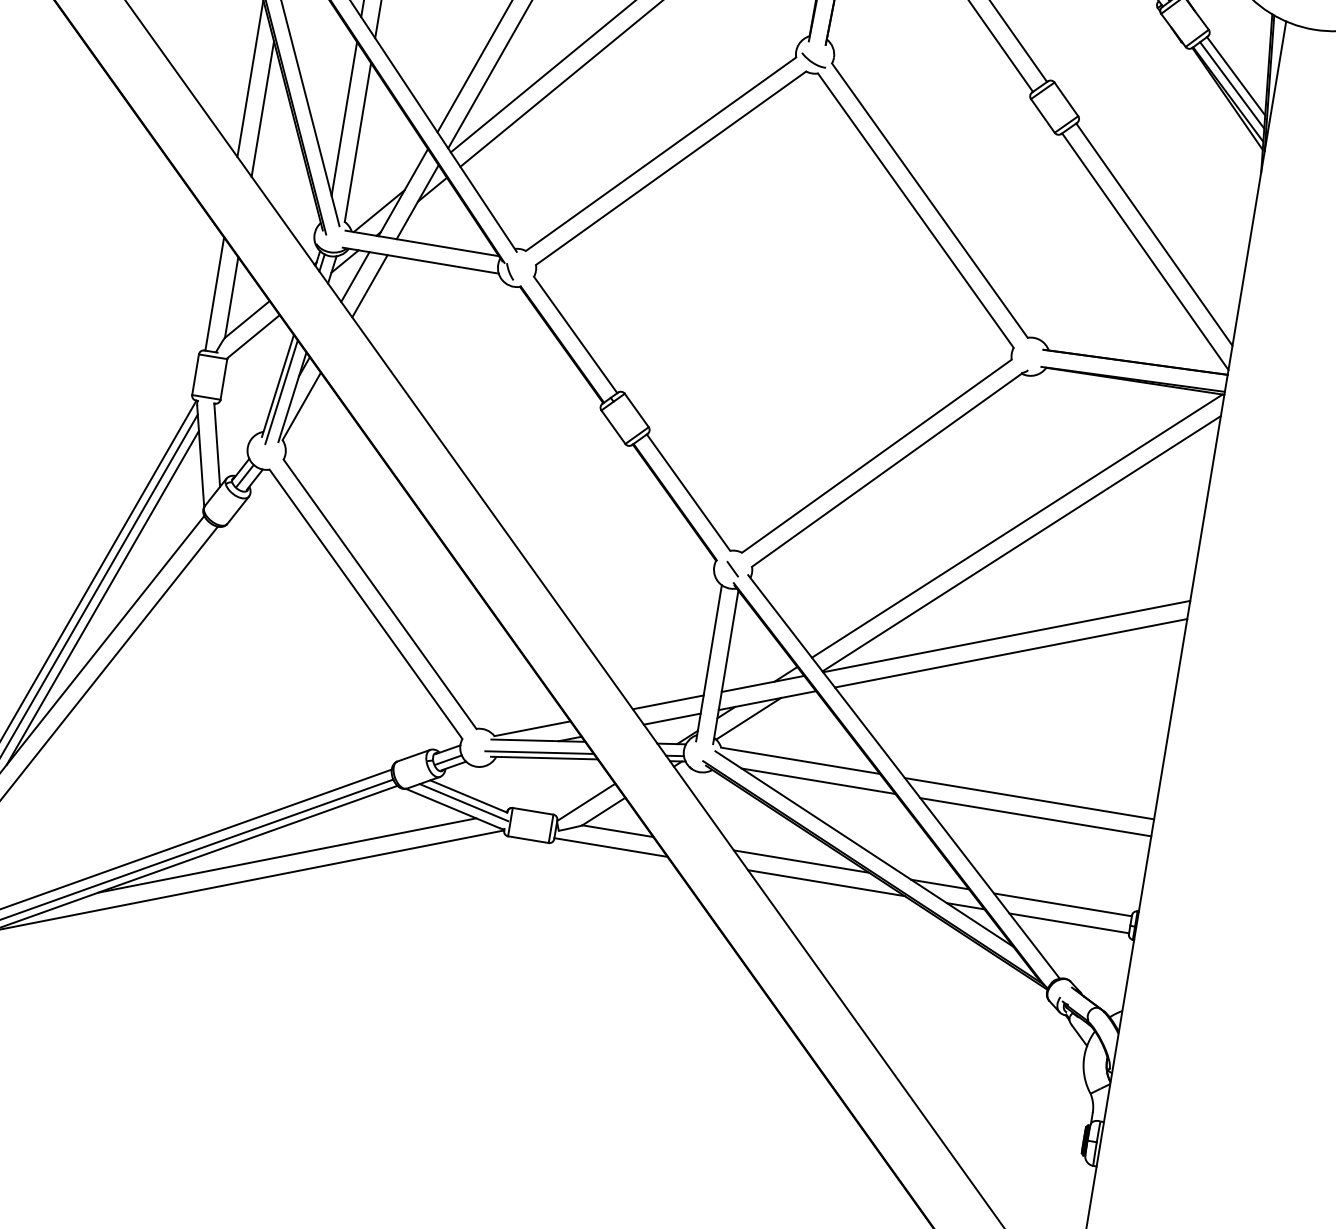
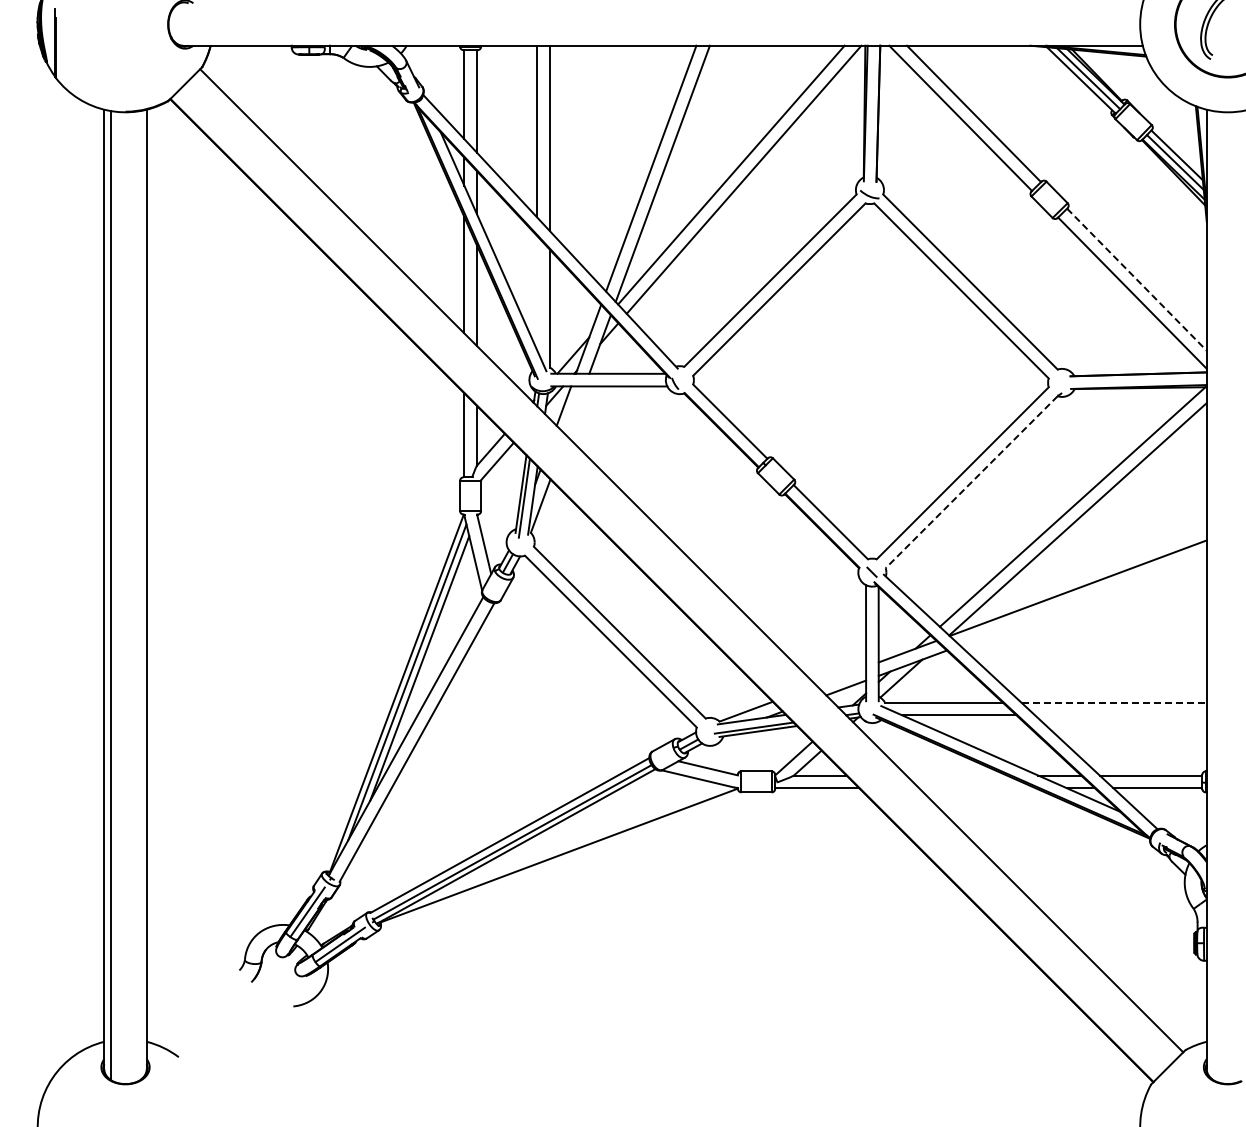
line: (345, 118) -> (537, 292), removed
line: (1153, 234) -> (1136, 279), solid -> dashed
line: (369, 285) -> (575, 410), removed
line: (886, 470) -> (971, 482), solid -> dashed
line: (1011, 652) -> (1083, 599), removed
line: (668, 702) -> (841, 676), removed
line: (1030, 798) -> (1114, 702), solid -> dashed
line: (463, 802) -> (705, 773), removed
line: (1035, 817) -> (1120, 715), removed
line: (286, 855) -> (583, 832), removed
line: (801, 861) -> (956, 775), removed
line: (826, 883) -> (977, 788), removed

